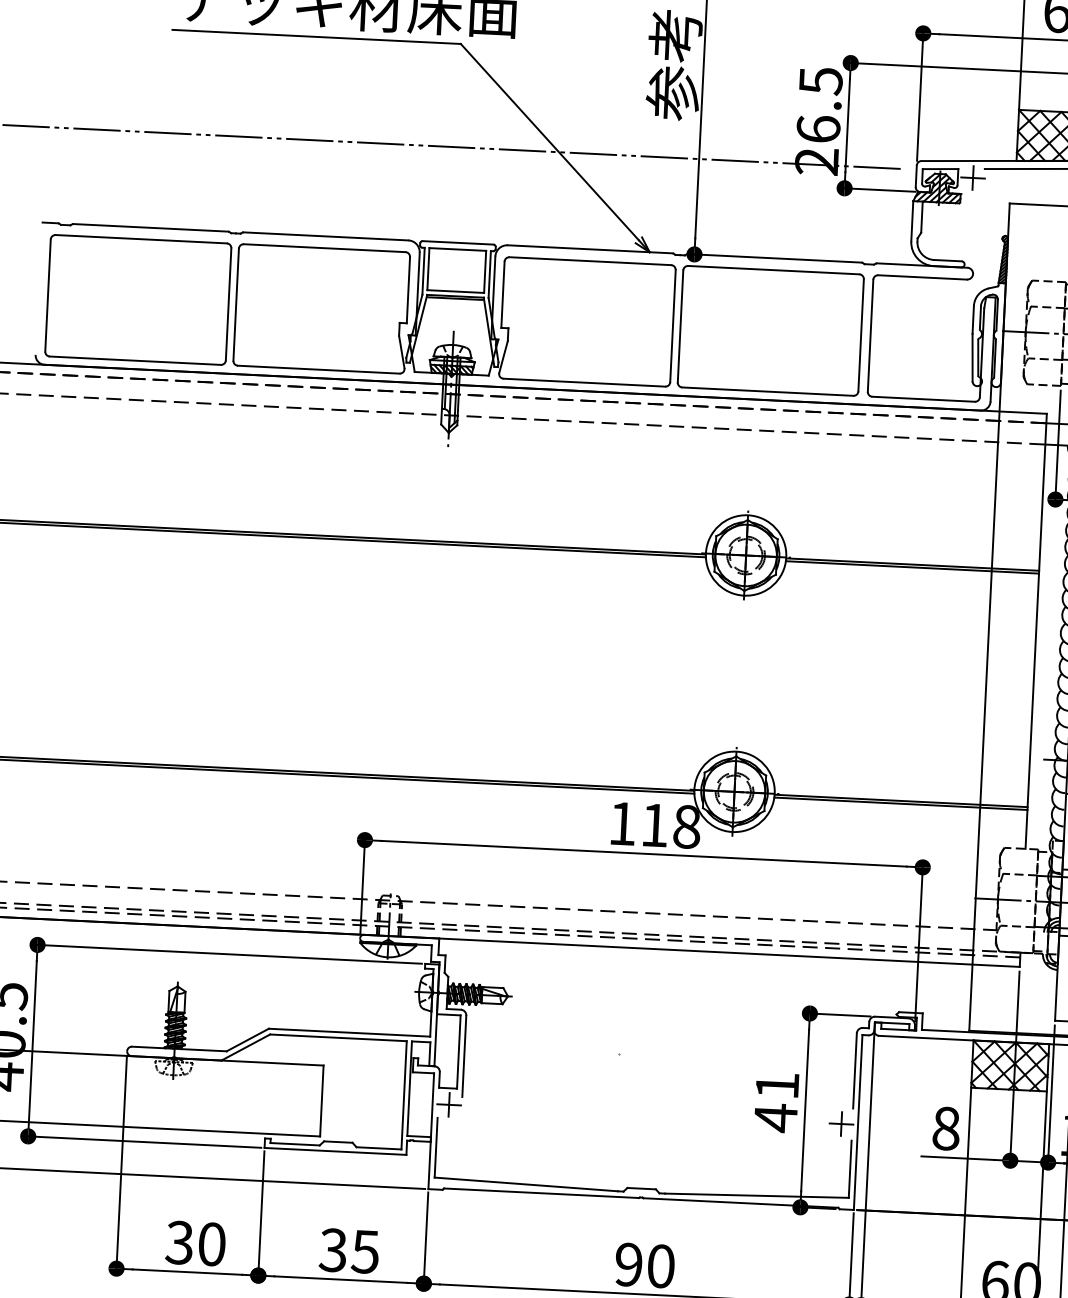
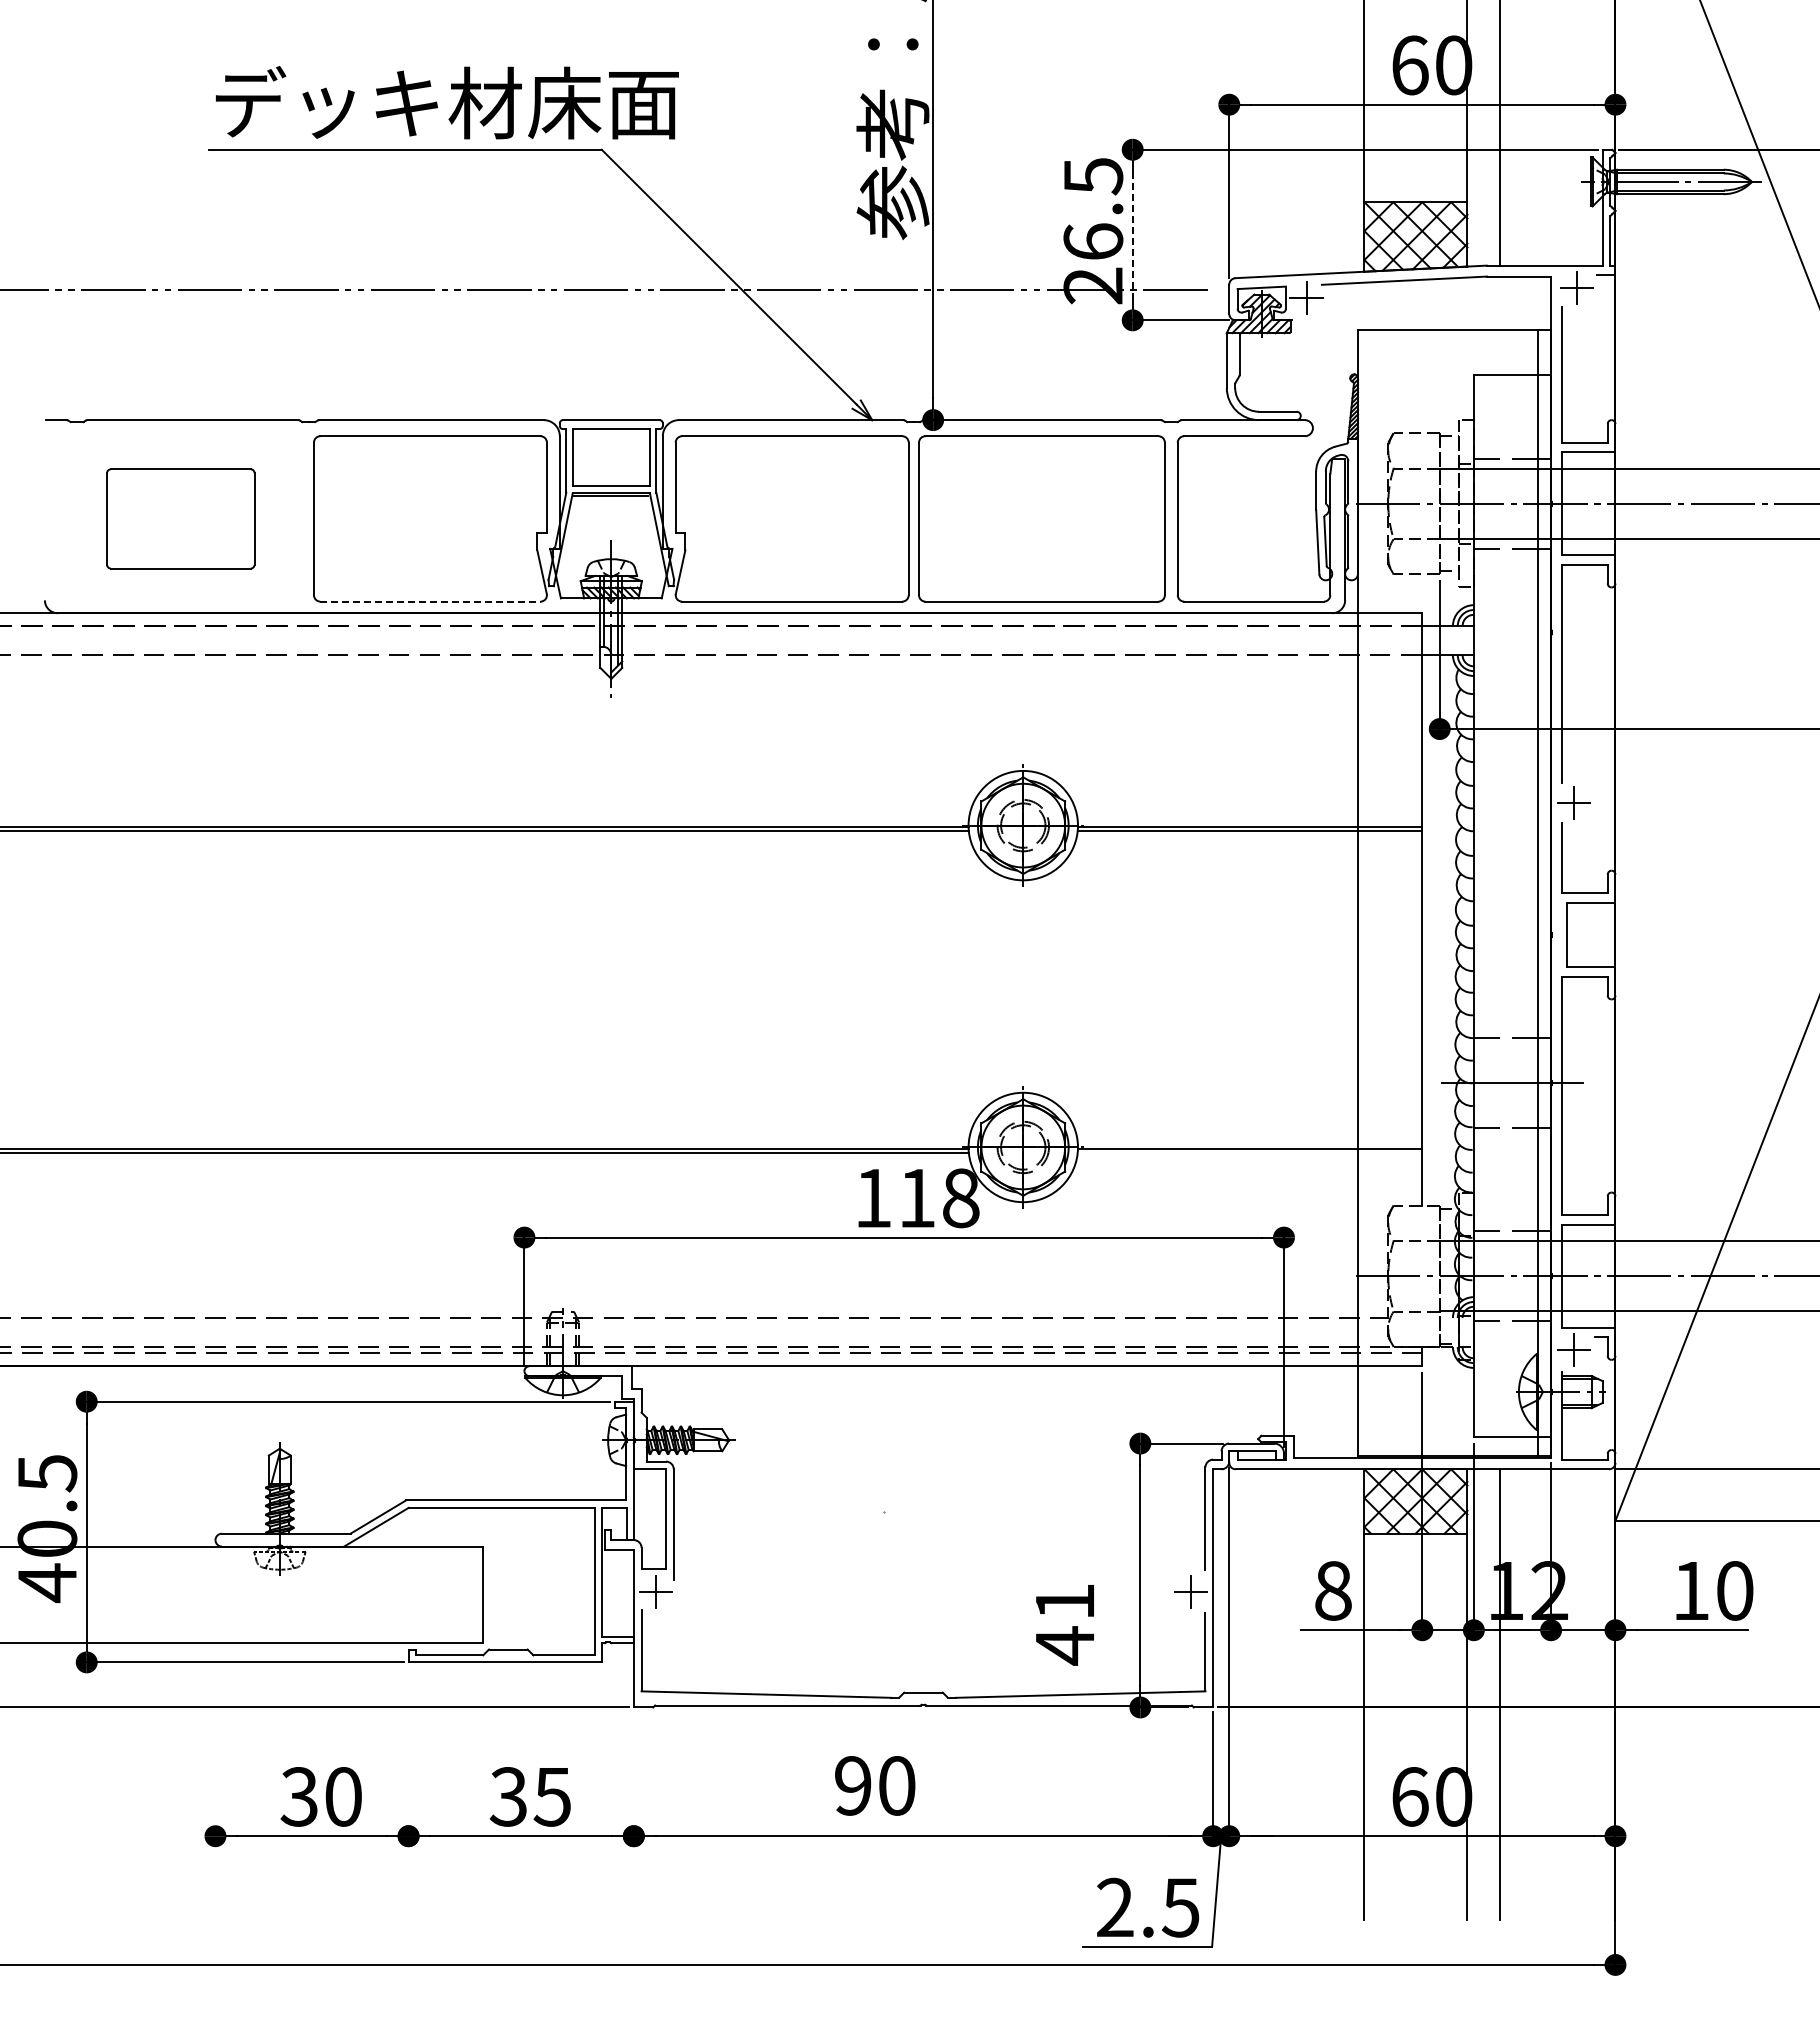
line: (847, 126) -> (1132, 235), solid -> dashed
part: (138, 299) -> (180, 518), size x0.6
line: (318, 369) -> (430, 601), solid -> dashed
line: (900, 803) -> (1249, 1152), removed
text: (776, 1103) -> (1064, 1625), moved
line: (121, 1164) -> (215, 1694), removed
line: (261, 1215) -> (408, 1754), removed
line: (425, 1239) -> (633, 1776), removed
text: (645, 1265) -> (875, 1785), moved

